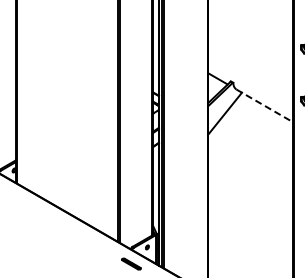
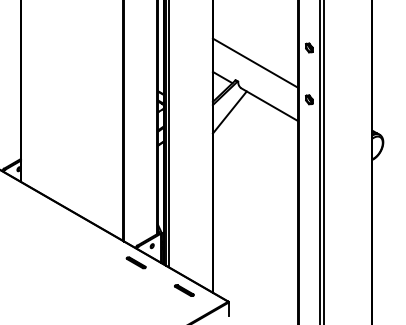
line: (249, 63) -> (254, 62), added
line: (264, 105) -> (269, 104), dashed -> solid

